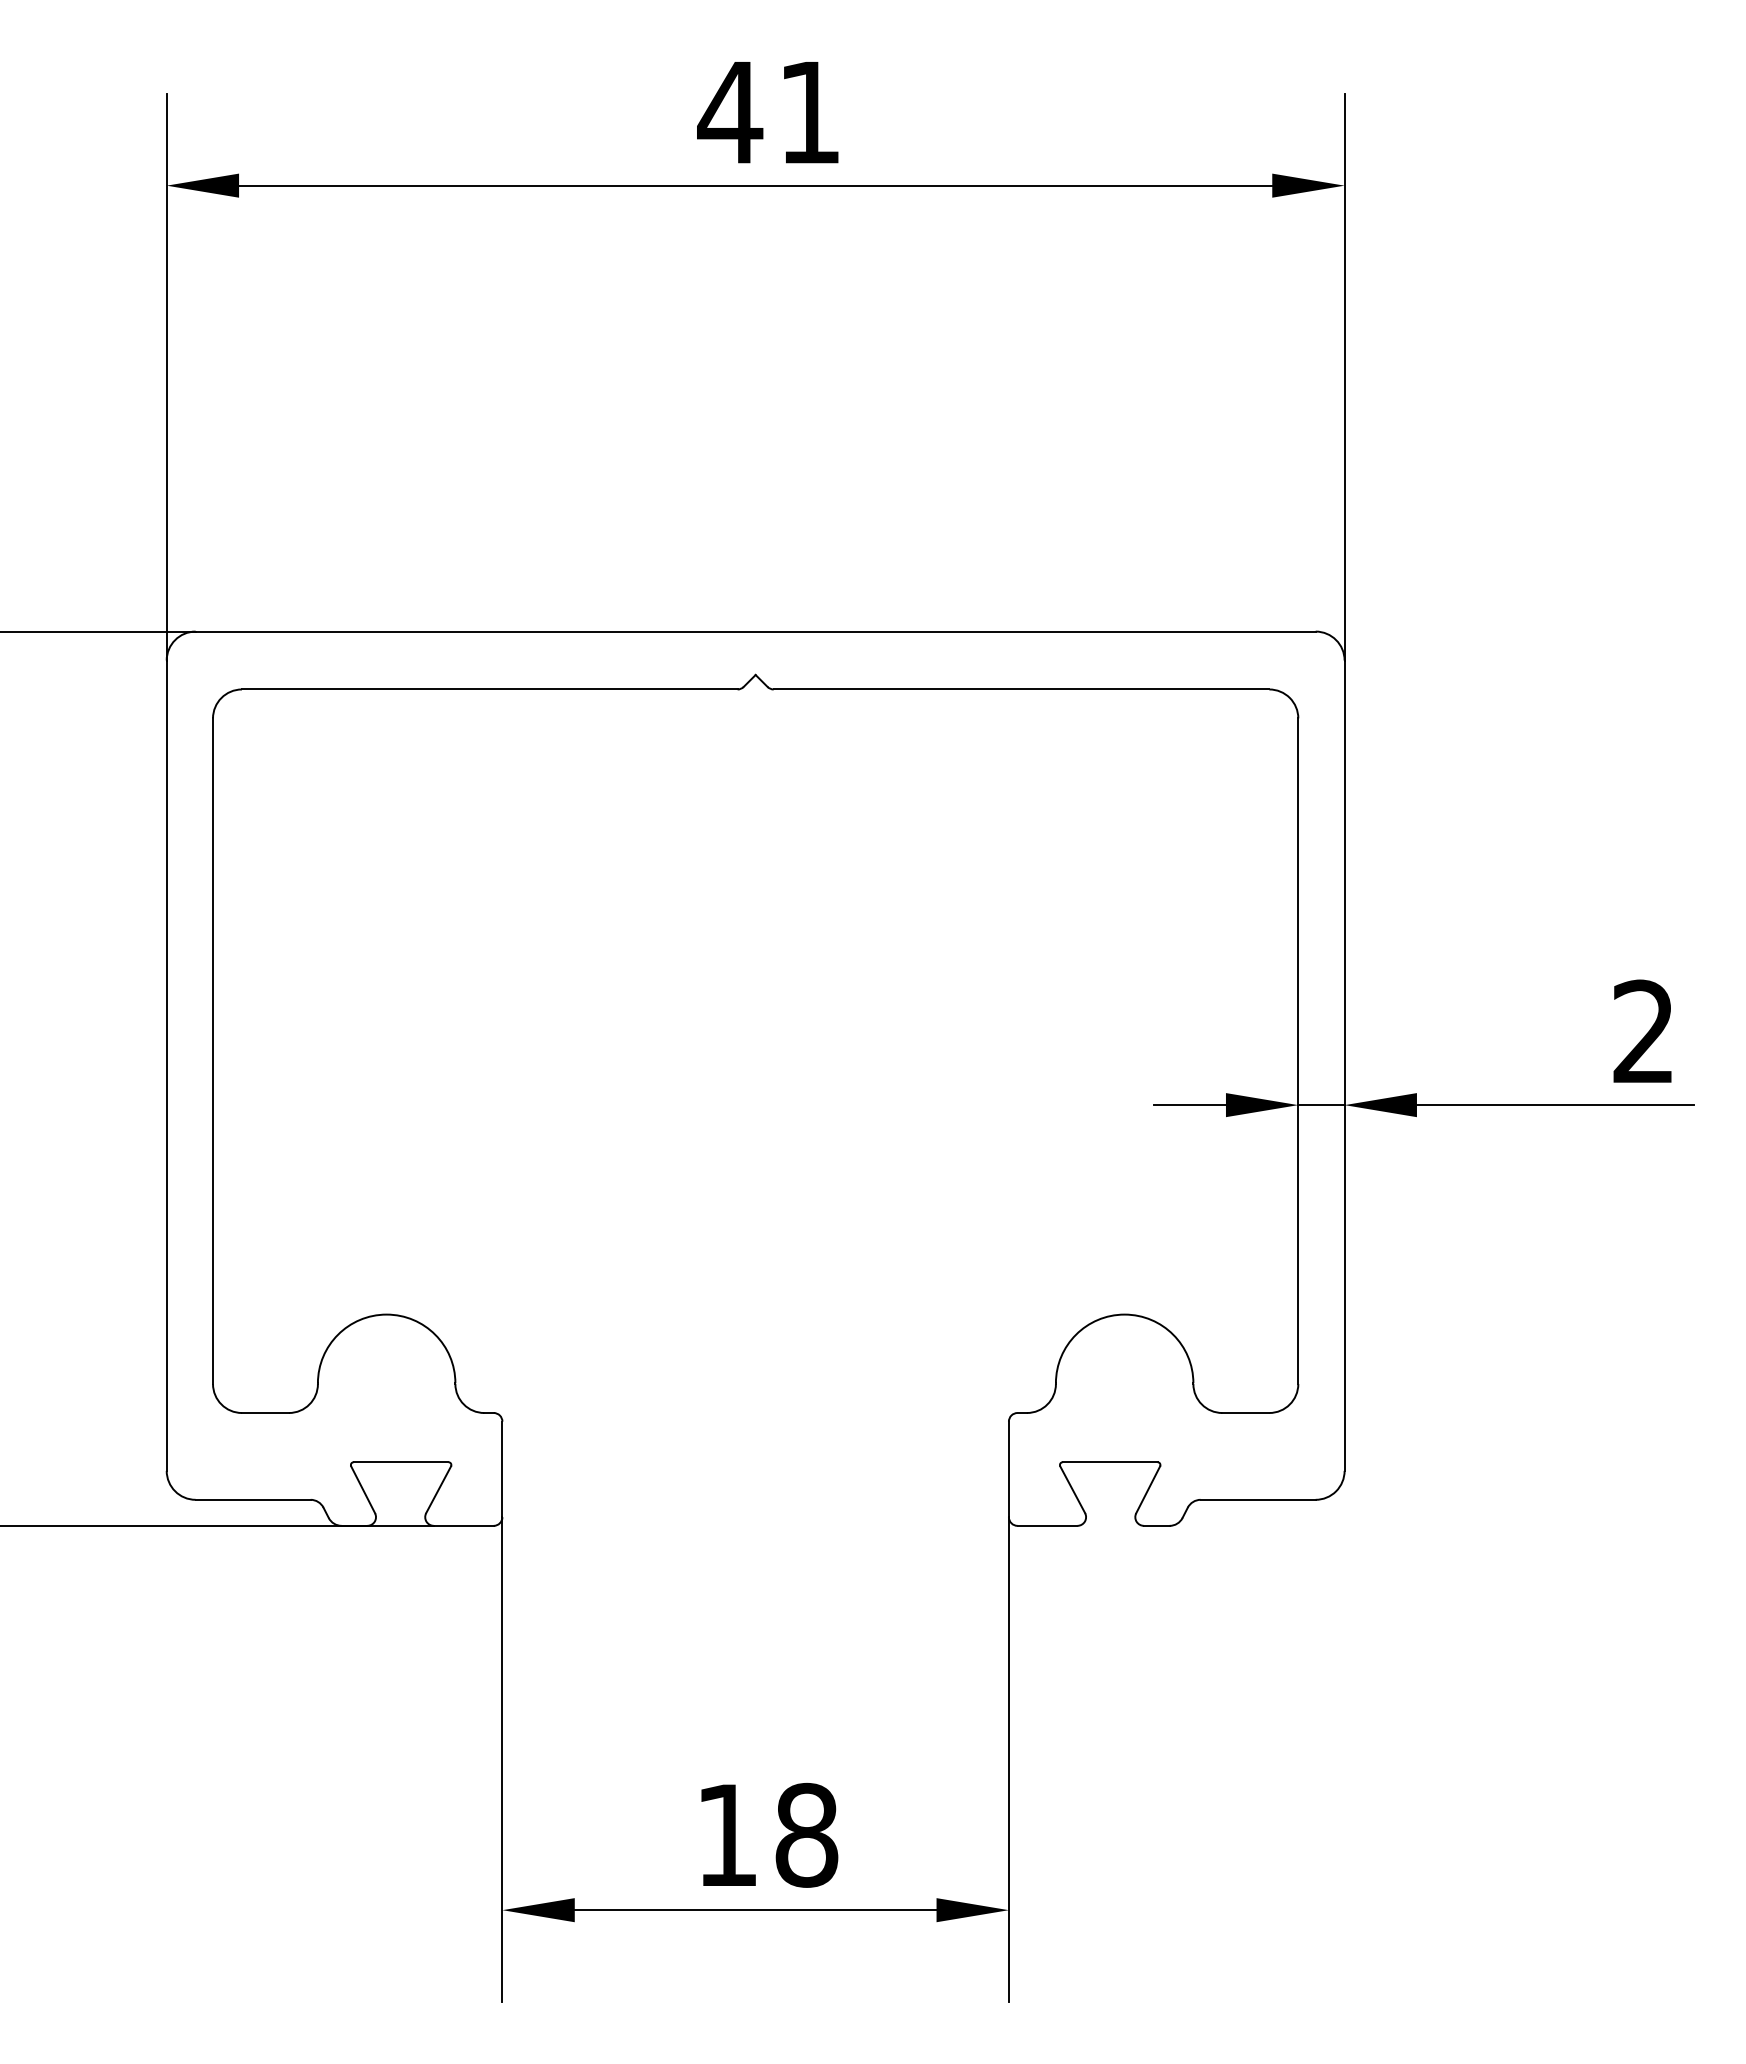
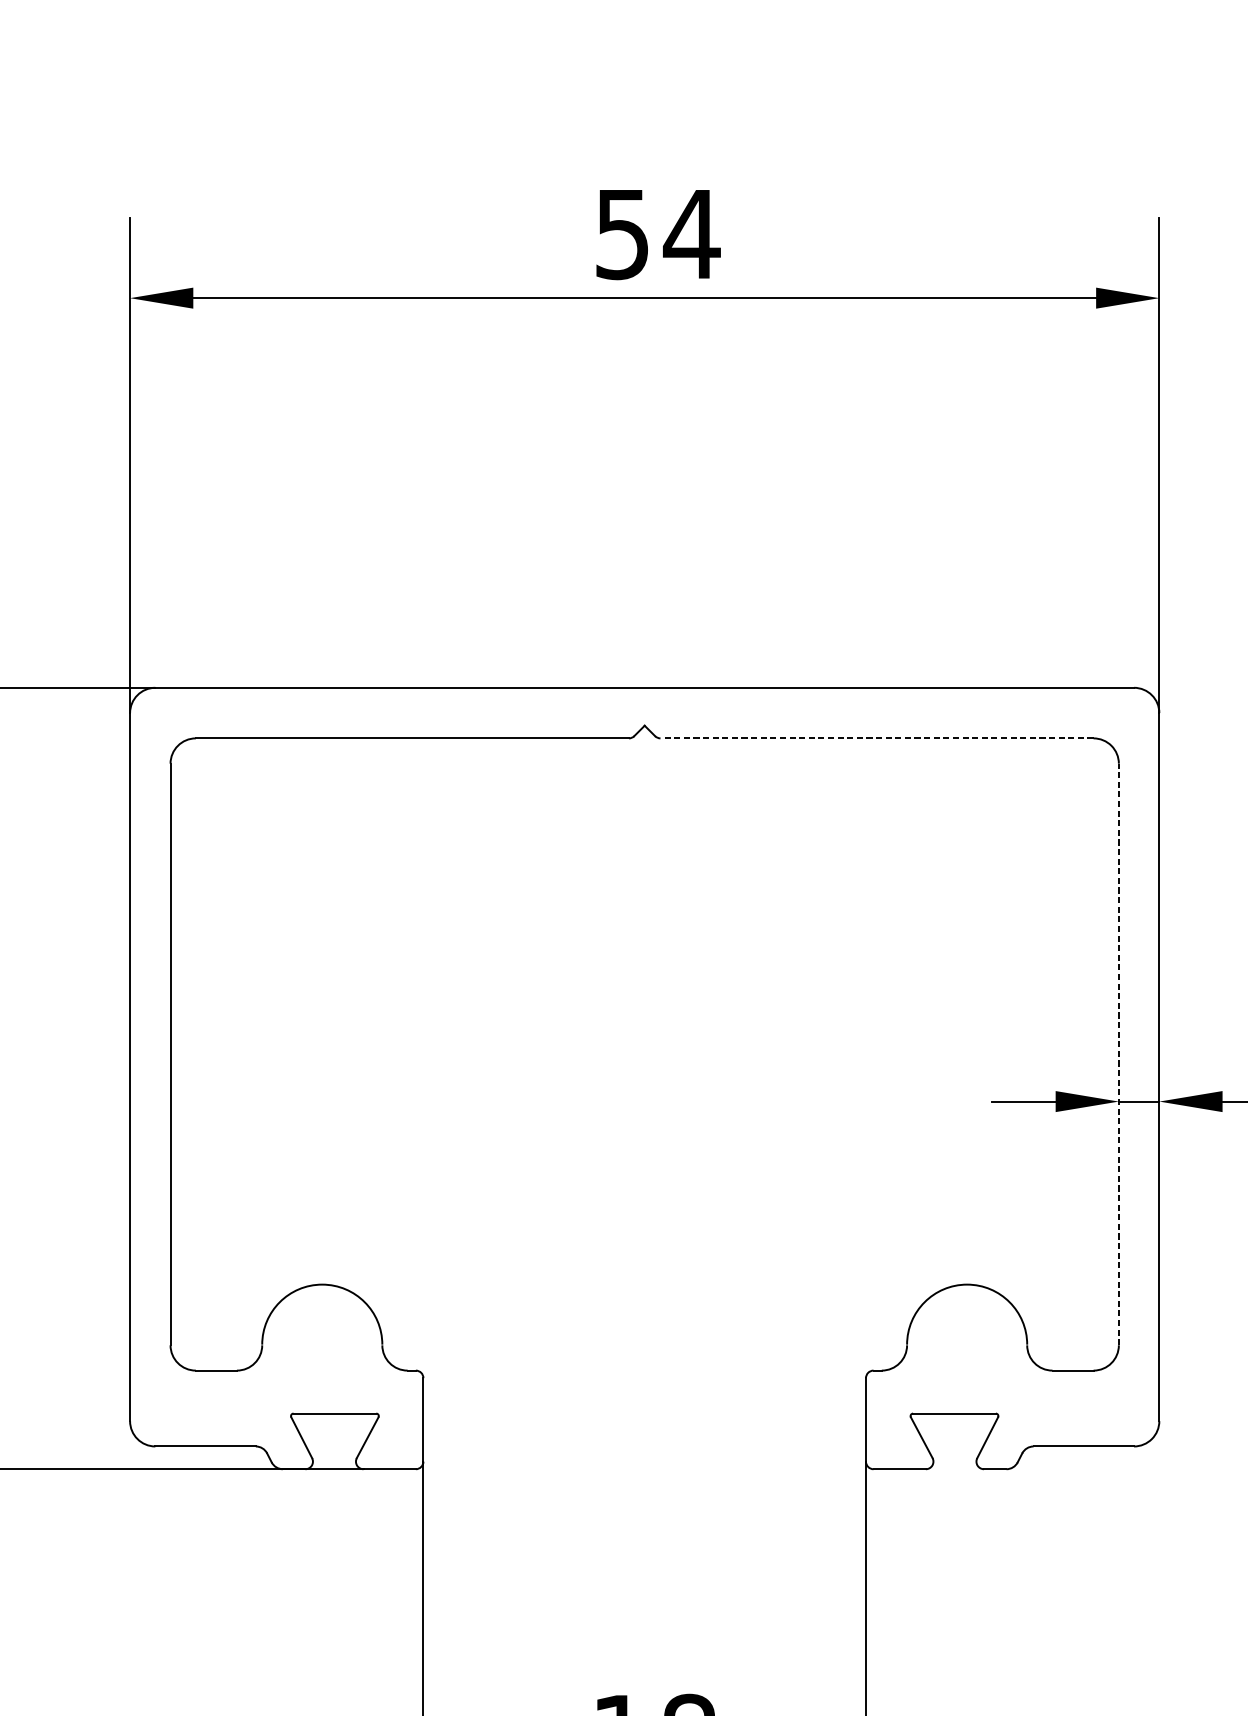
text: (769, 113) -> (656, 235), 41 -> 54
line: (1021, 689) -> (877, 738), solid -> dashed
line: (1298, 1051) -> (1119, 1054), solid -> dashed

